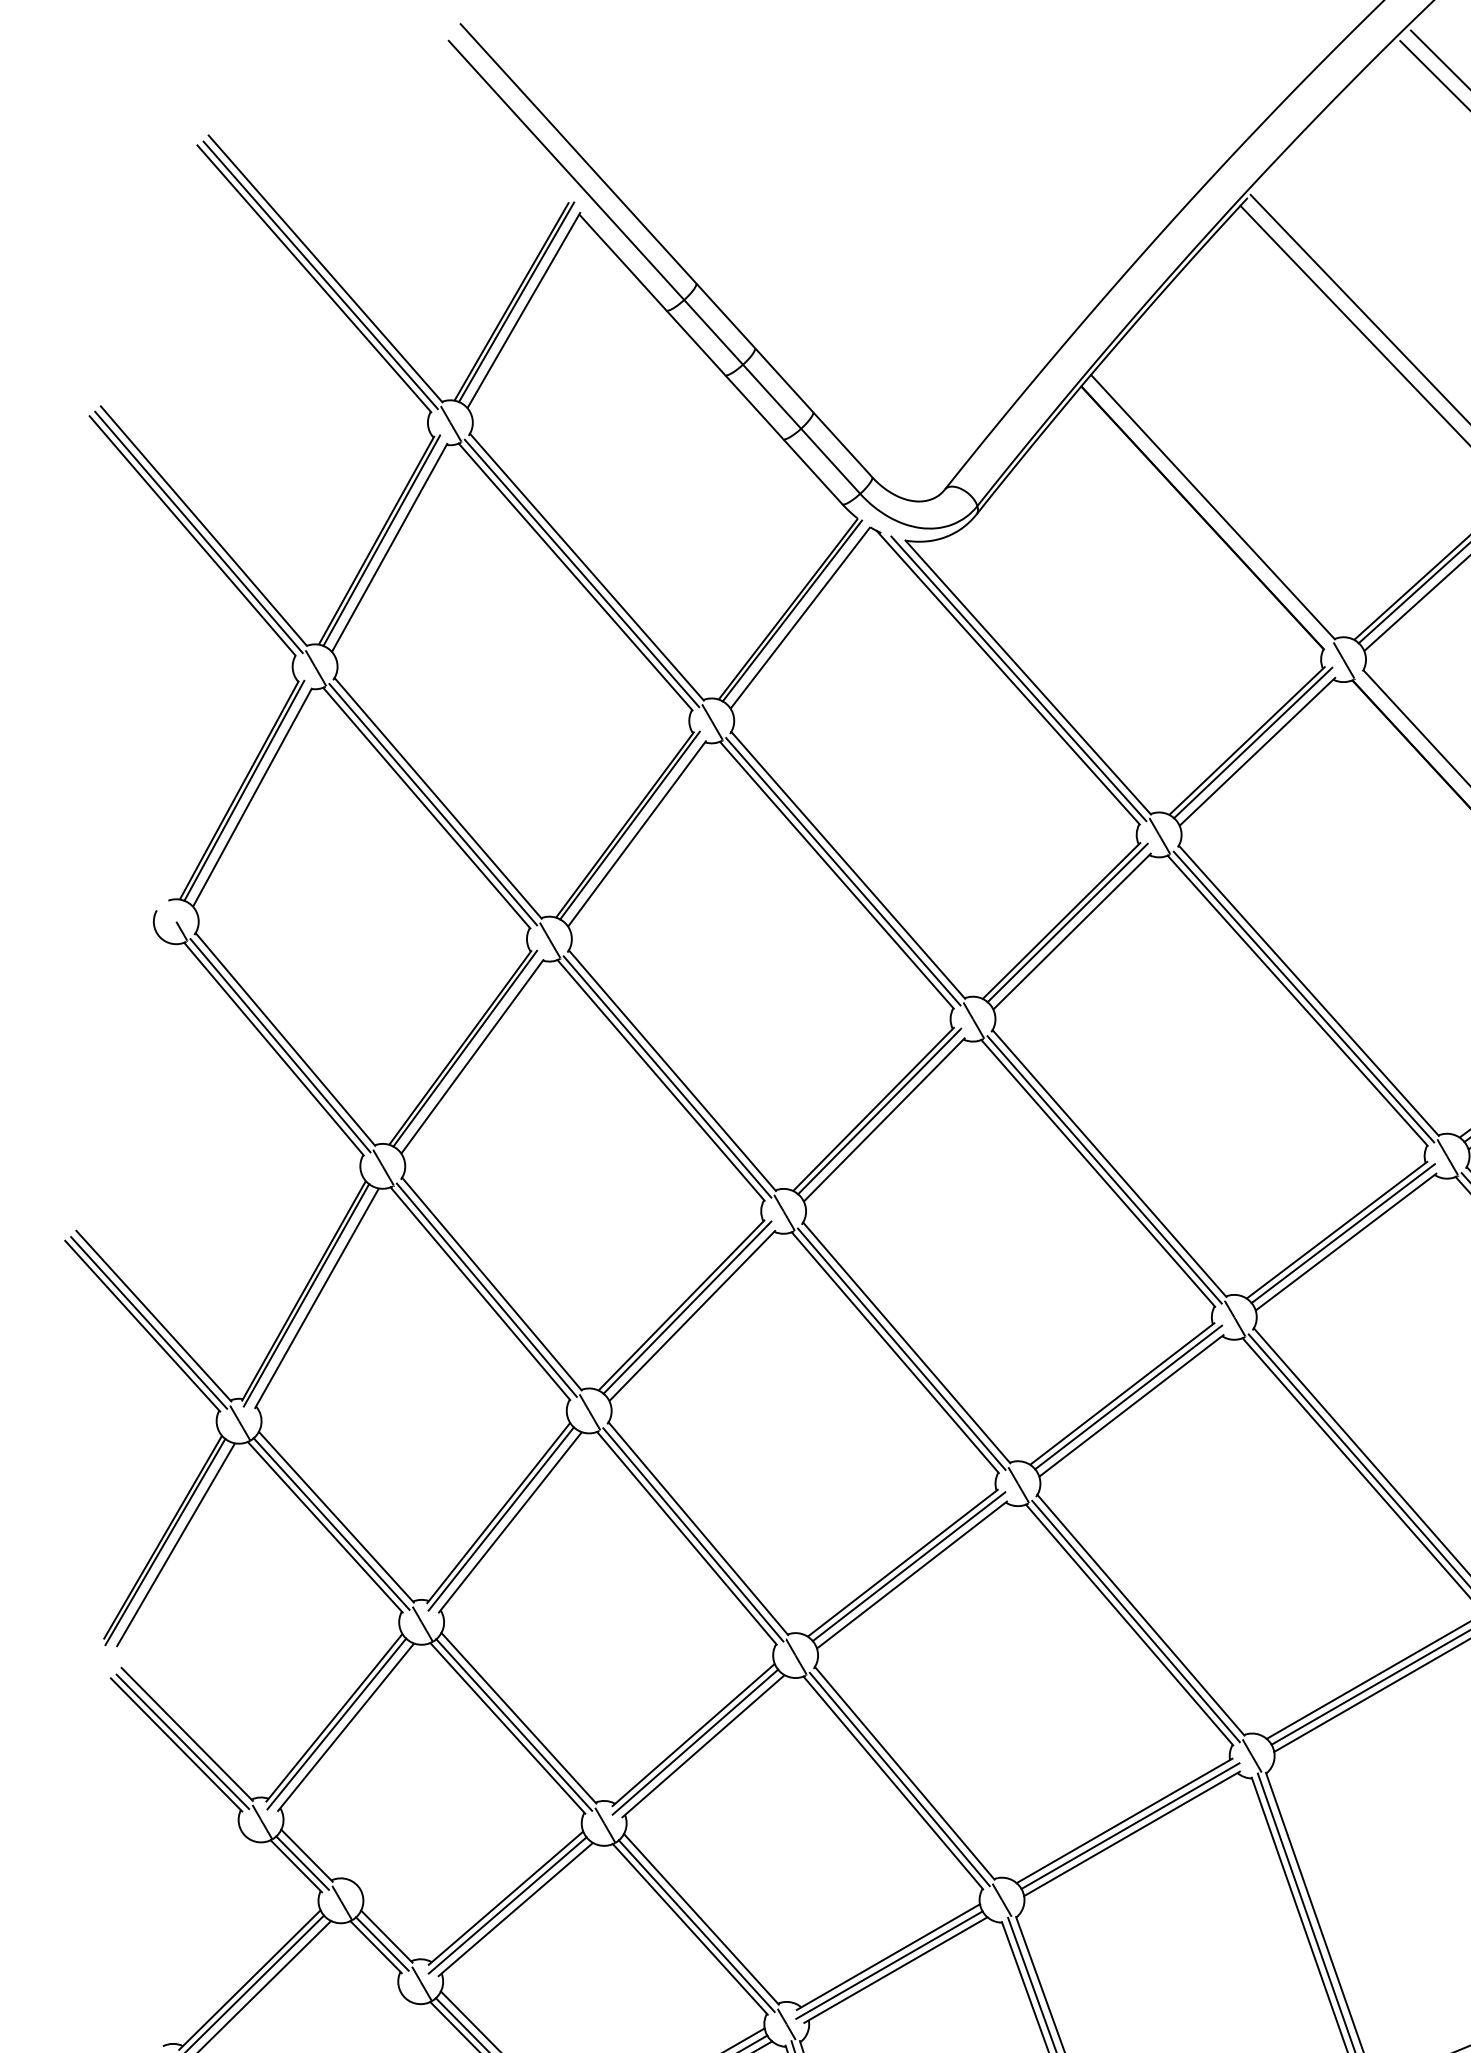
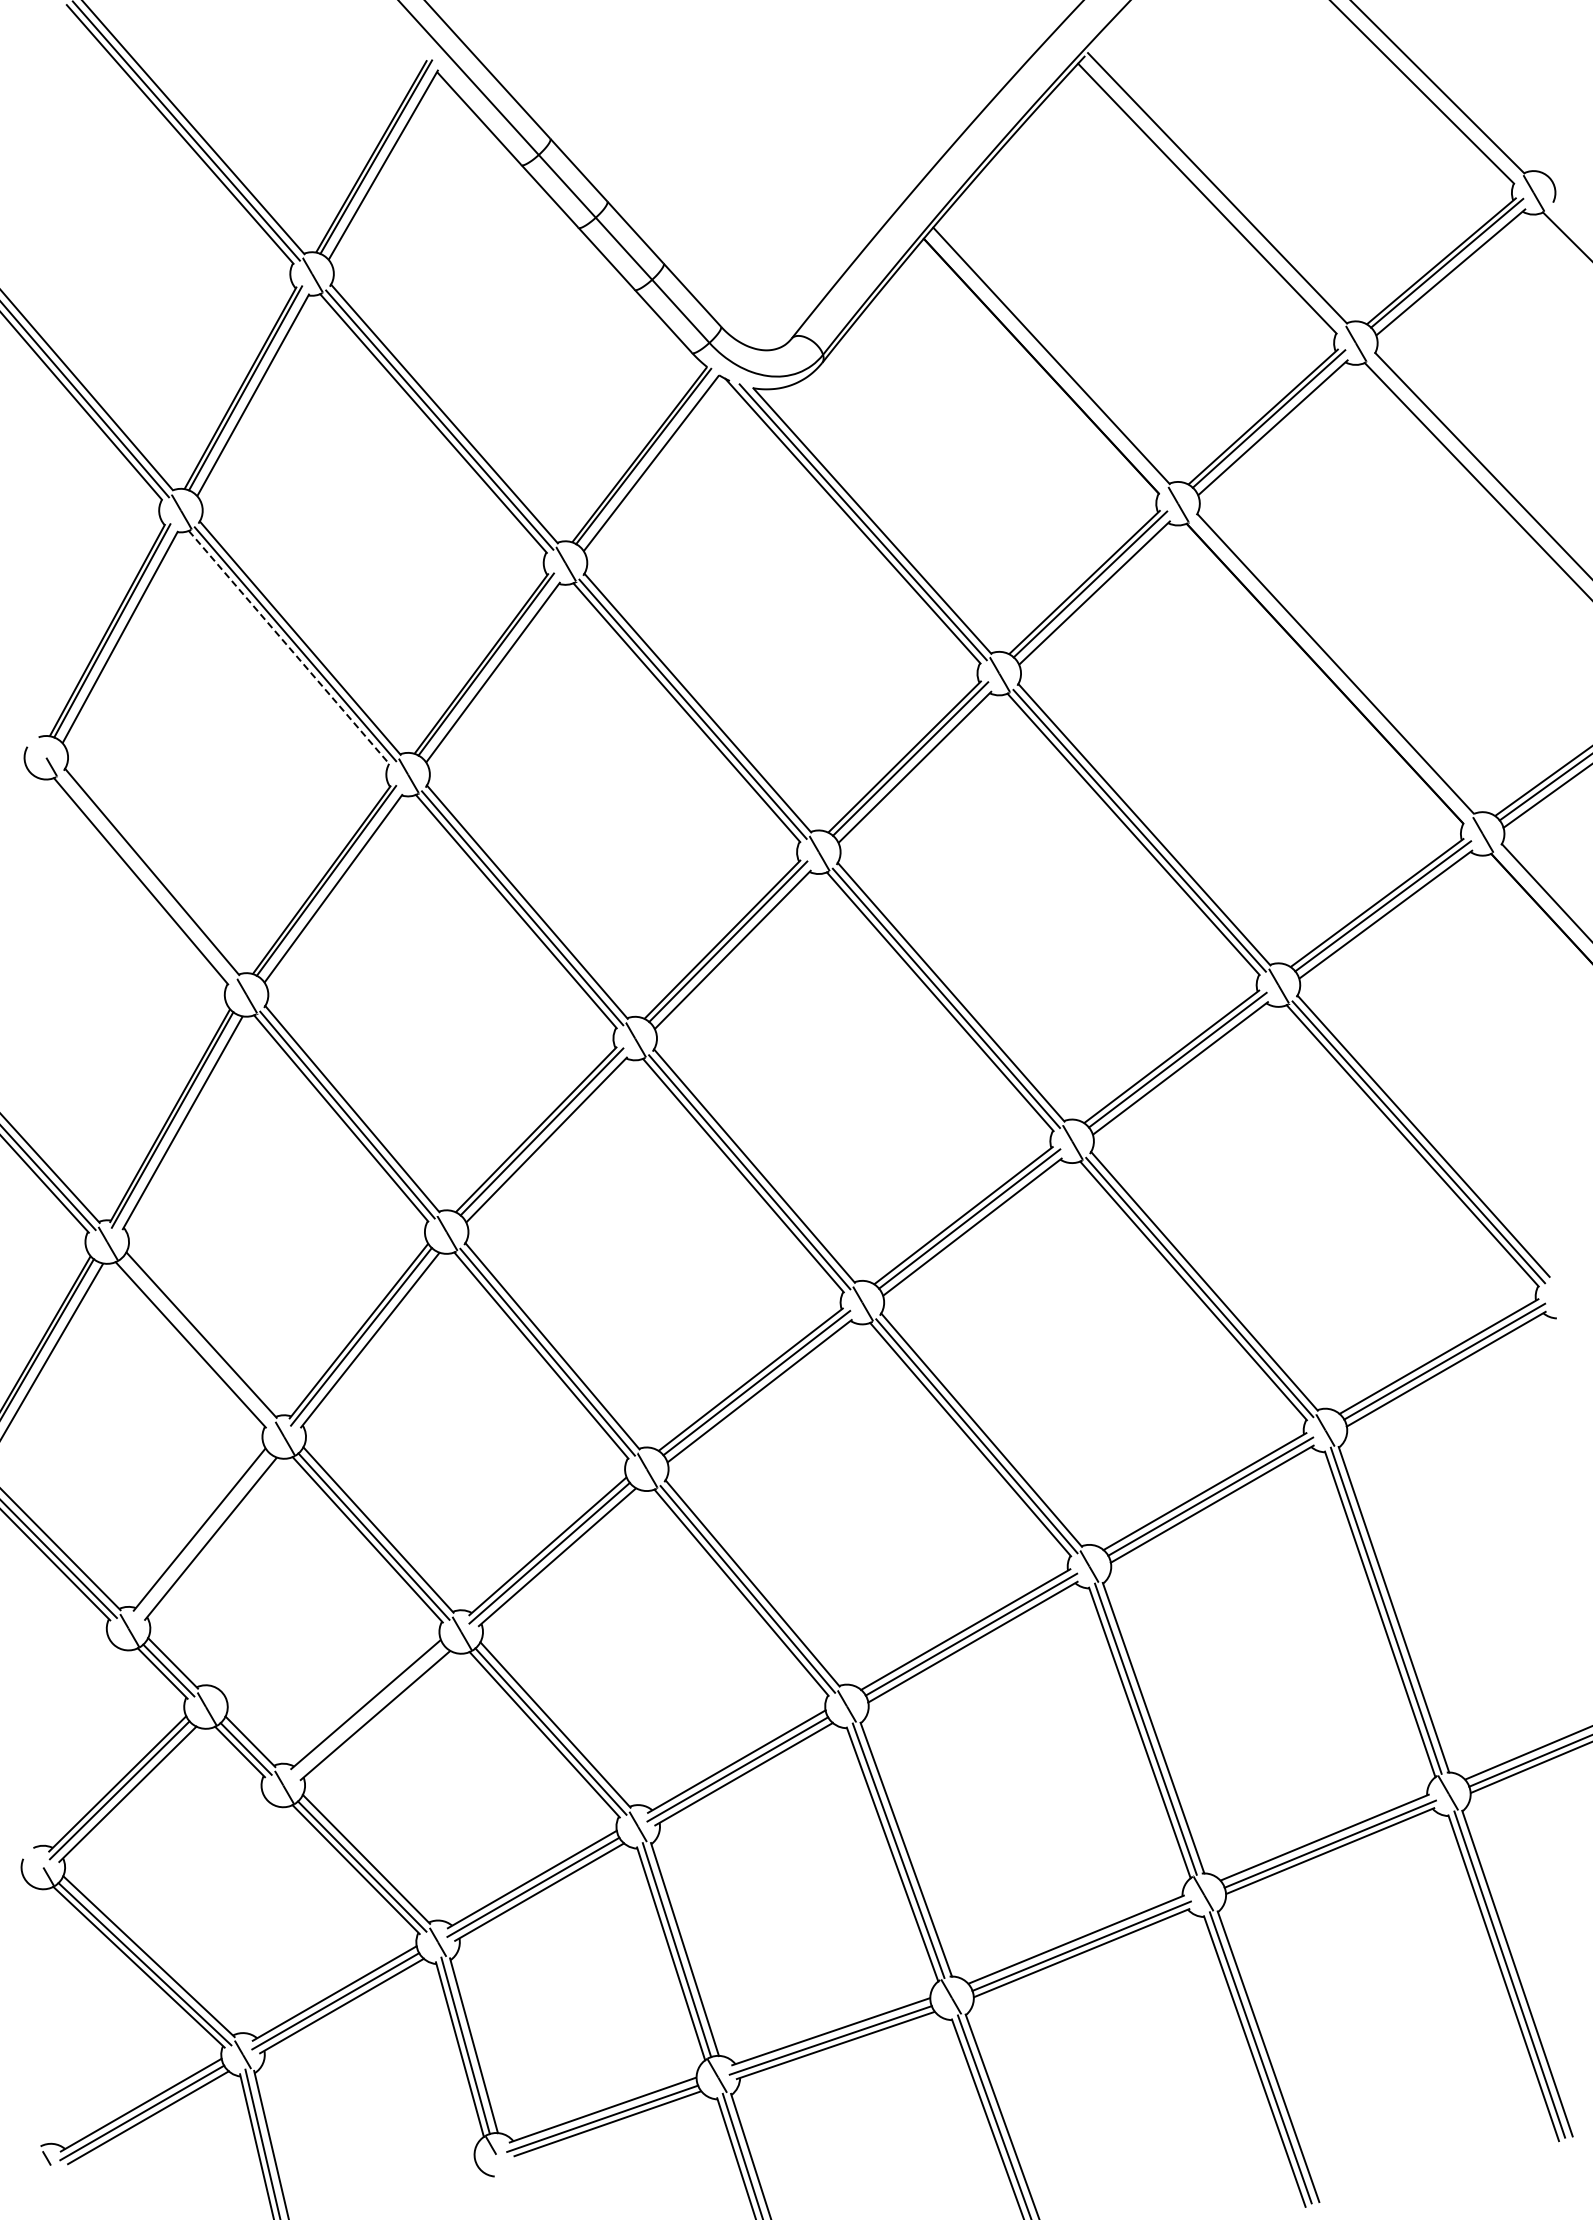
line: (427, 807) -> (289, 647), solid -> dashed
line: (280, 1045) -> (147, 877), removed
line: (331, 1523) -> (196, 1341), removed
line: (336, 1723) -> (201, 1535), removed
line: (507, 1905) -> (367, 1711), removed

